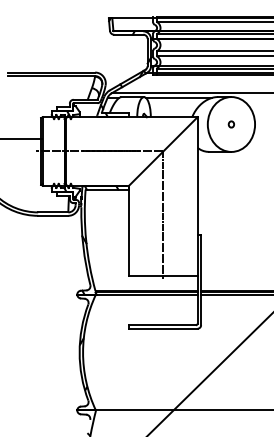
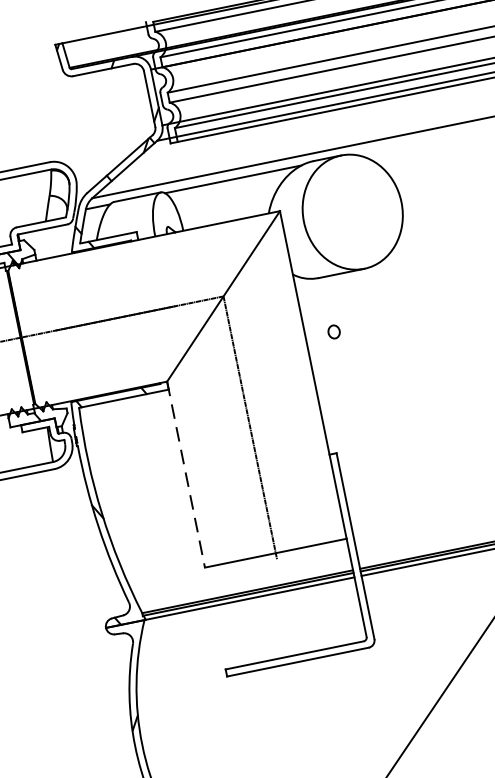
part: (230, 124) -> (332, 332), moved
line: (129, 231) -> (187, 475), solid -> dashed

